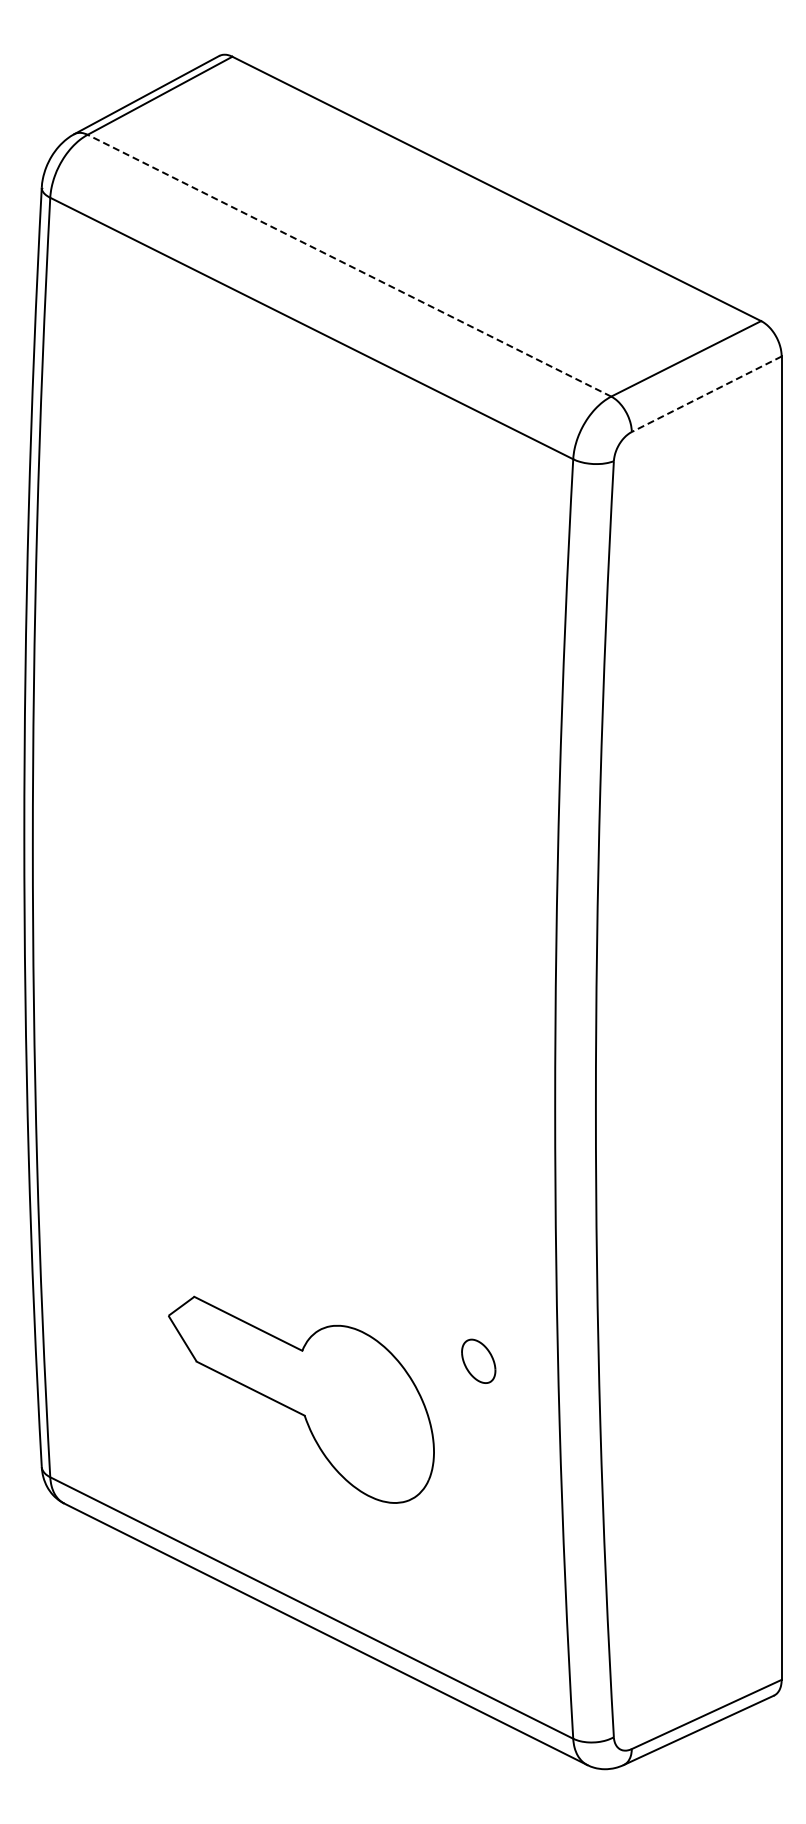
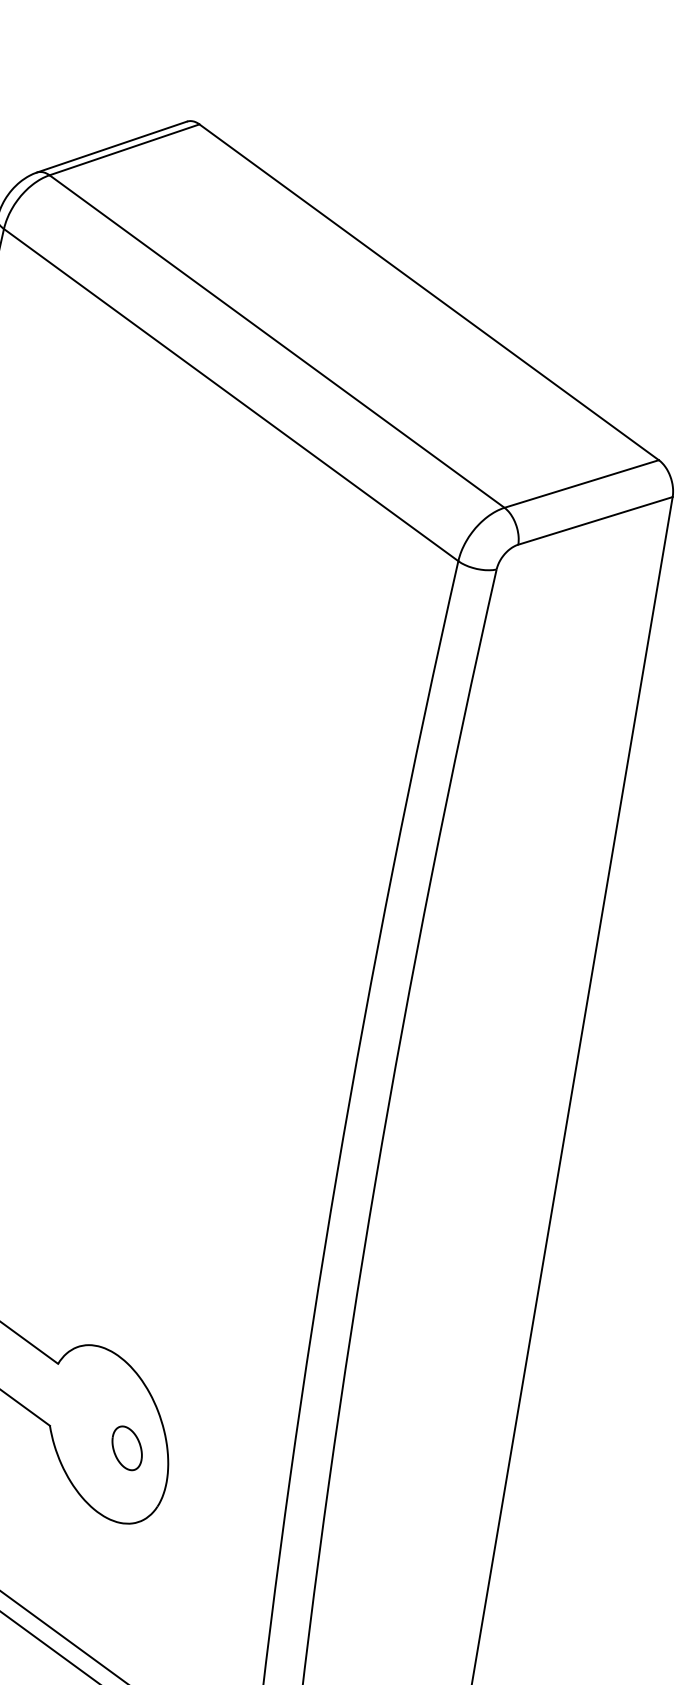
line: (349, 265) -> (277, 341), dashed -> solid
line: (706, 394) -> (595, 521), dashed -> solid
part: (478, 1360) -> (127, 1447), moved

